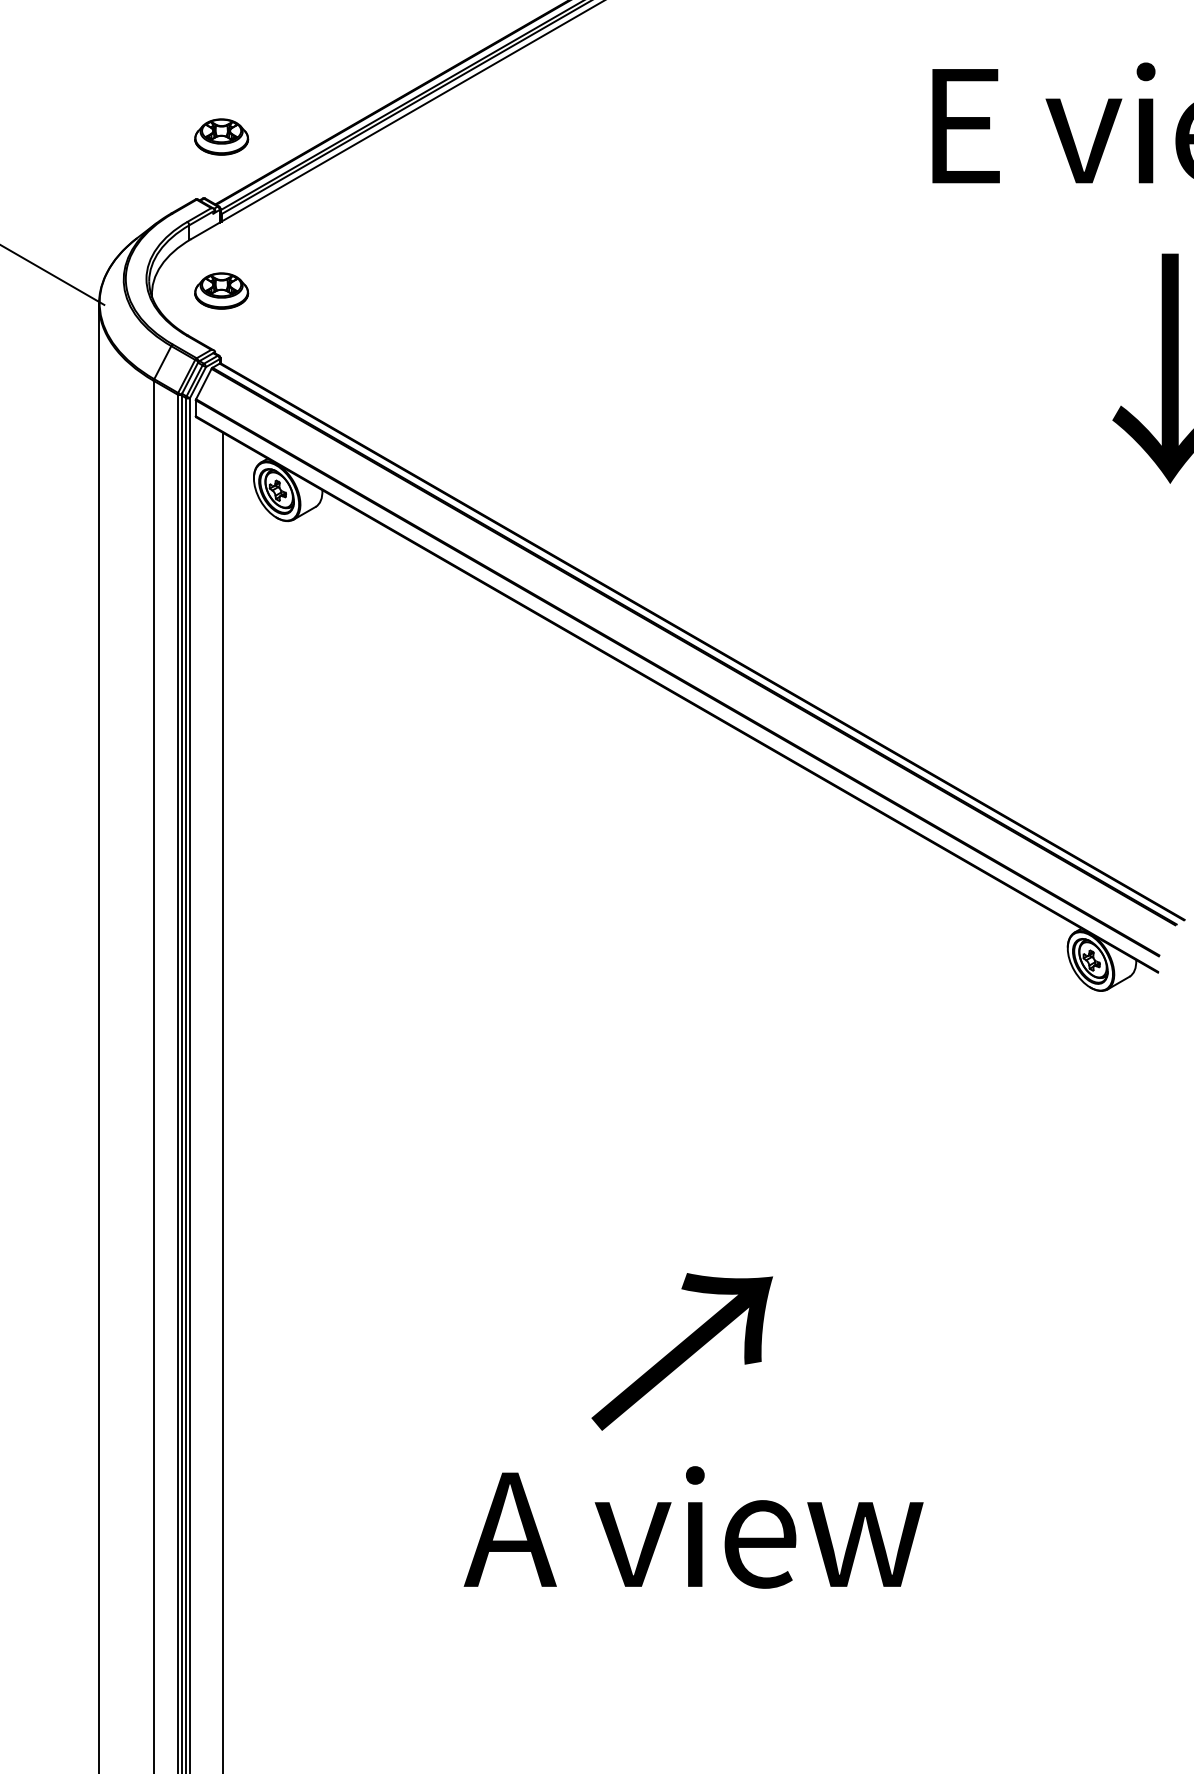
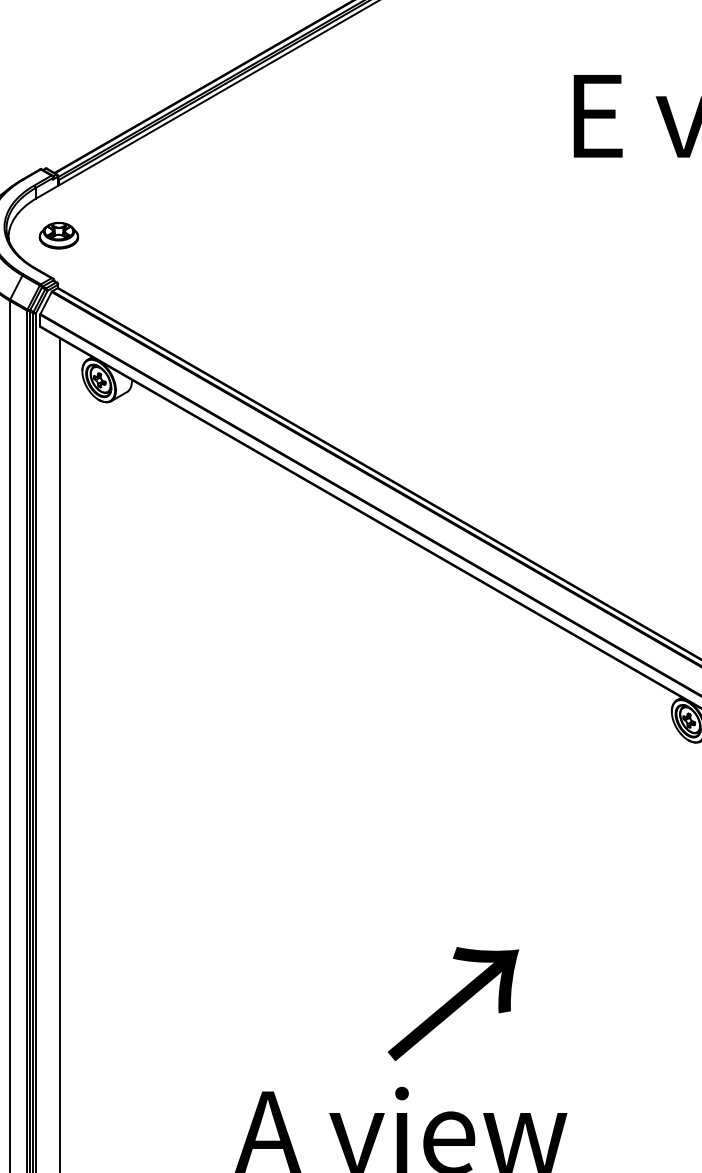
part: (221, 136) -> (58, 123), removed
text: (681, 1351) -> (452, 1003), moved

